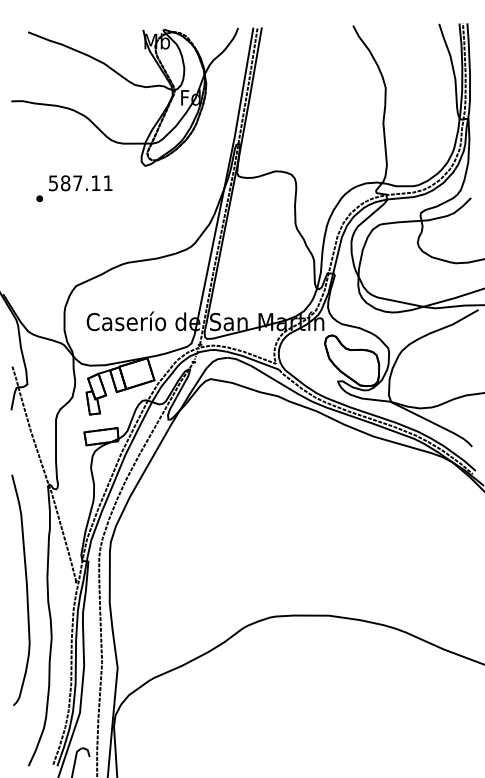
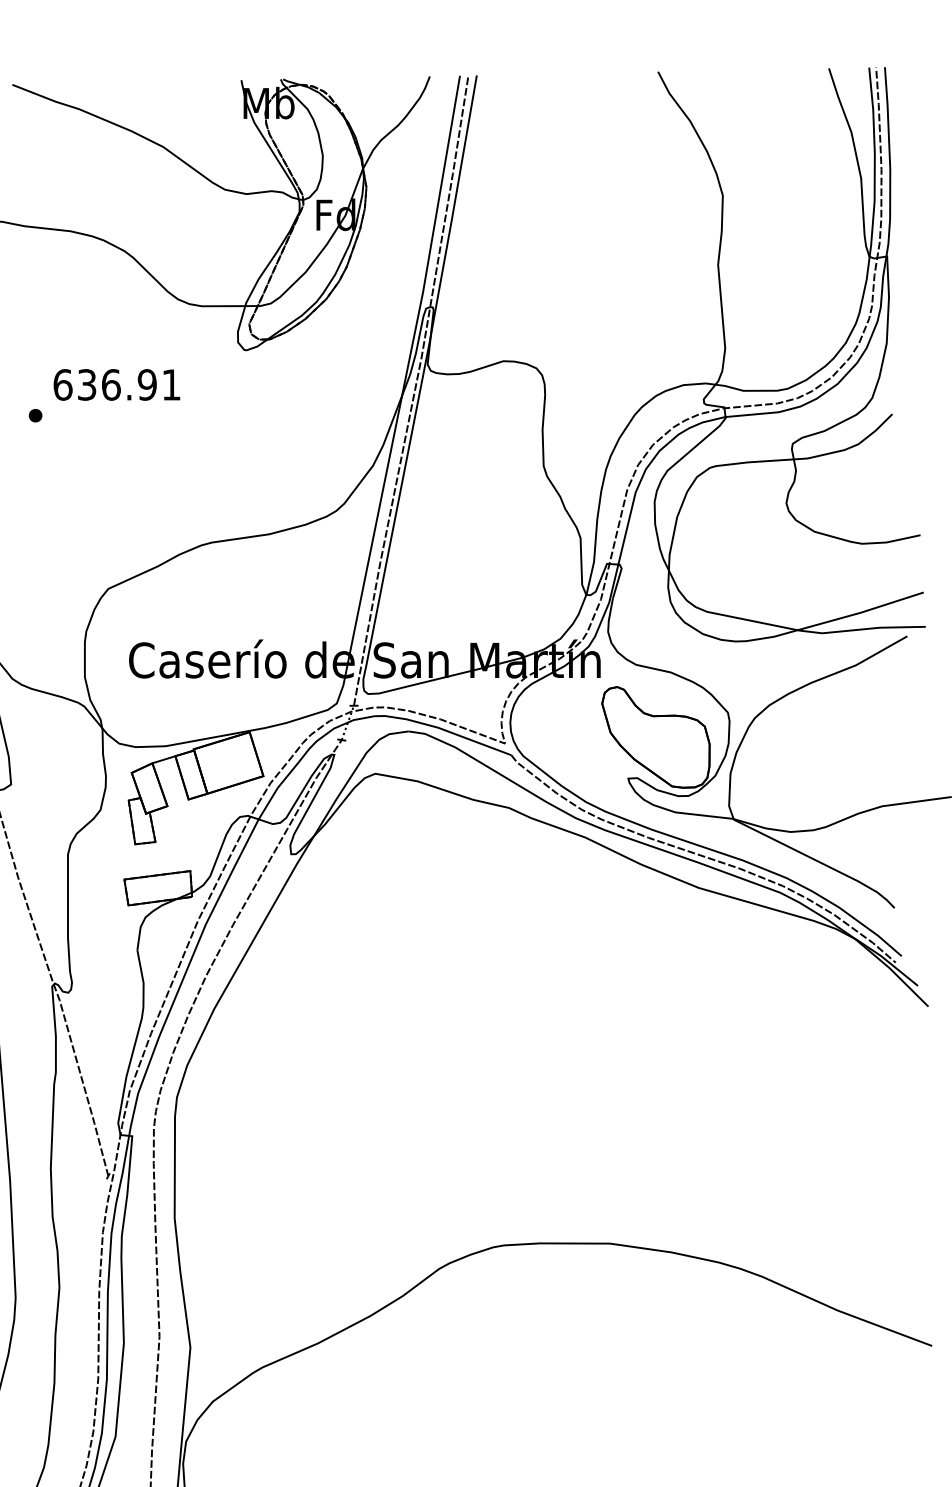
text: (74, 183) -> (104, 385), 587.11 -> 636.91

